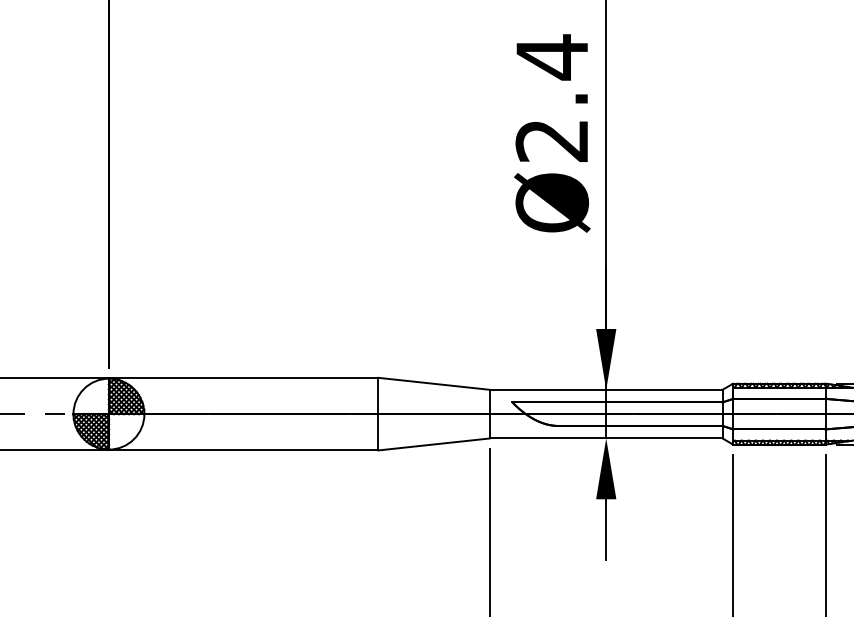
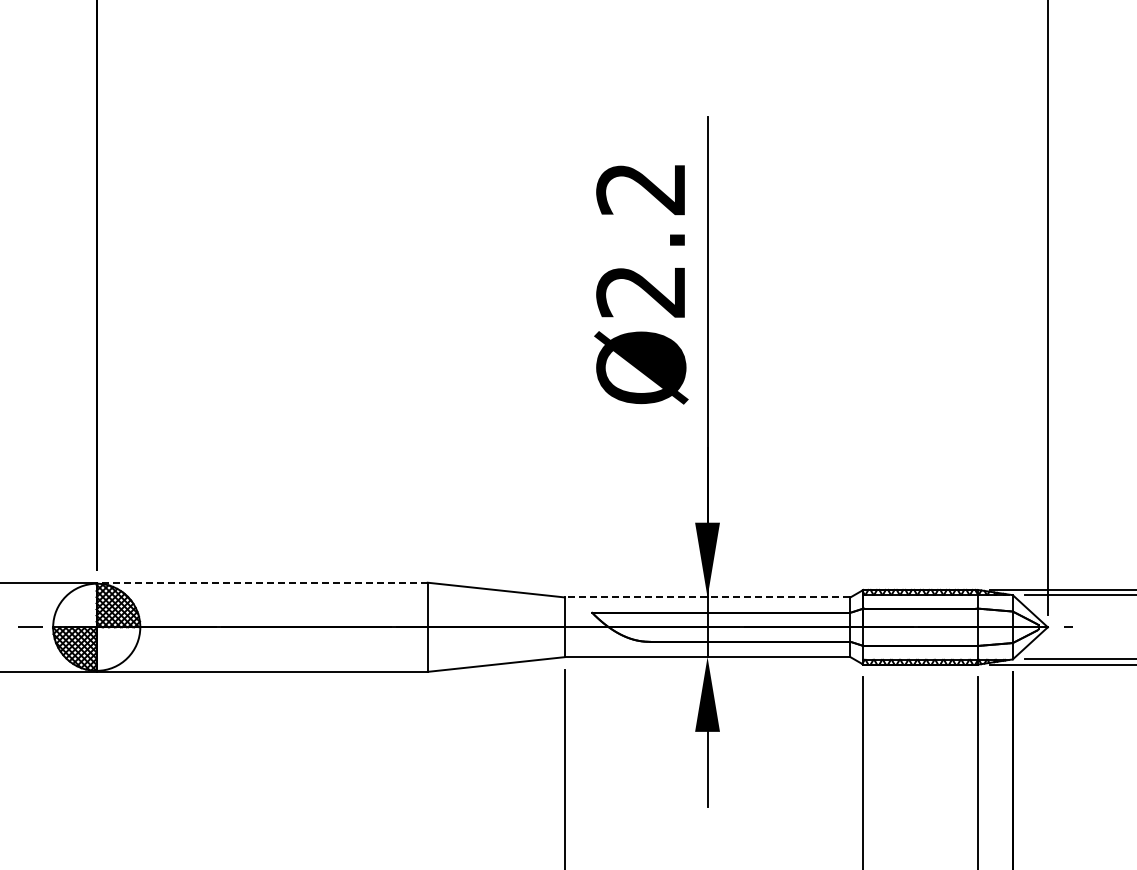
text: (551, 56) -> (640, 188), Ø2.4 -> Ø2.2
line: (243, 377) -> (261, 582), solid -> dashed
line: (606, 389) -> (707, 597), solid -> dashed

